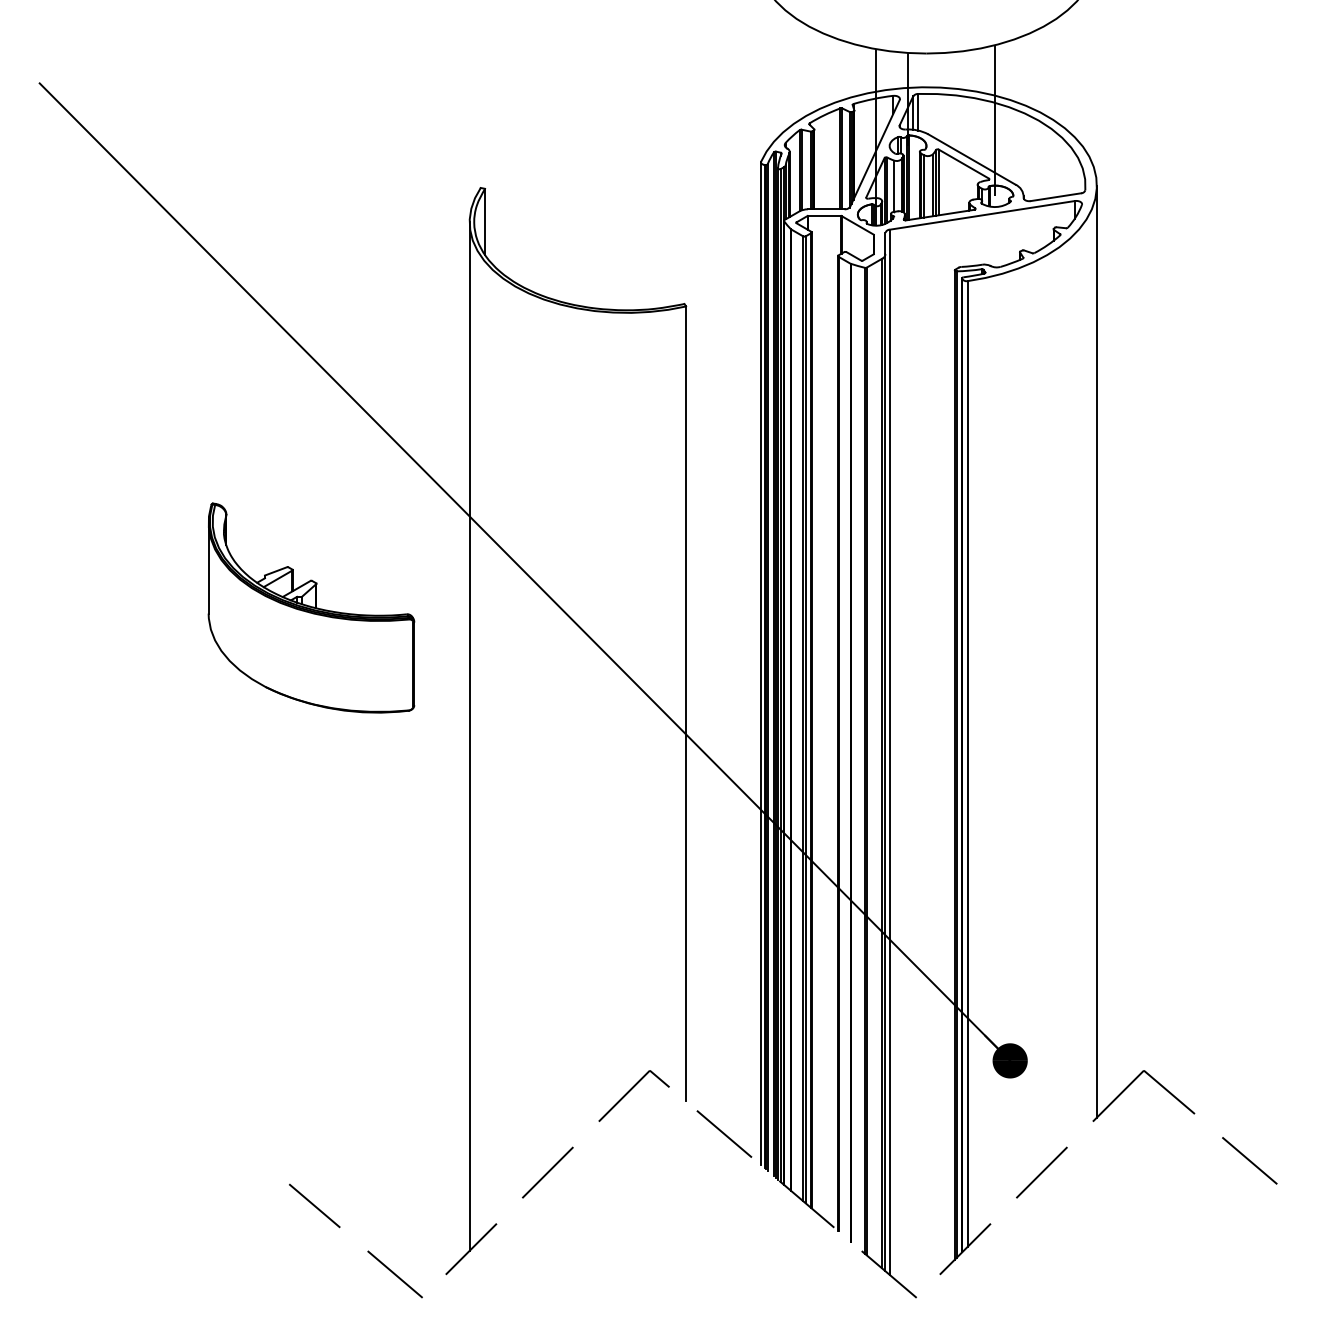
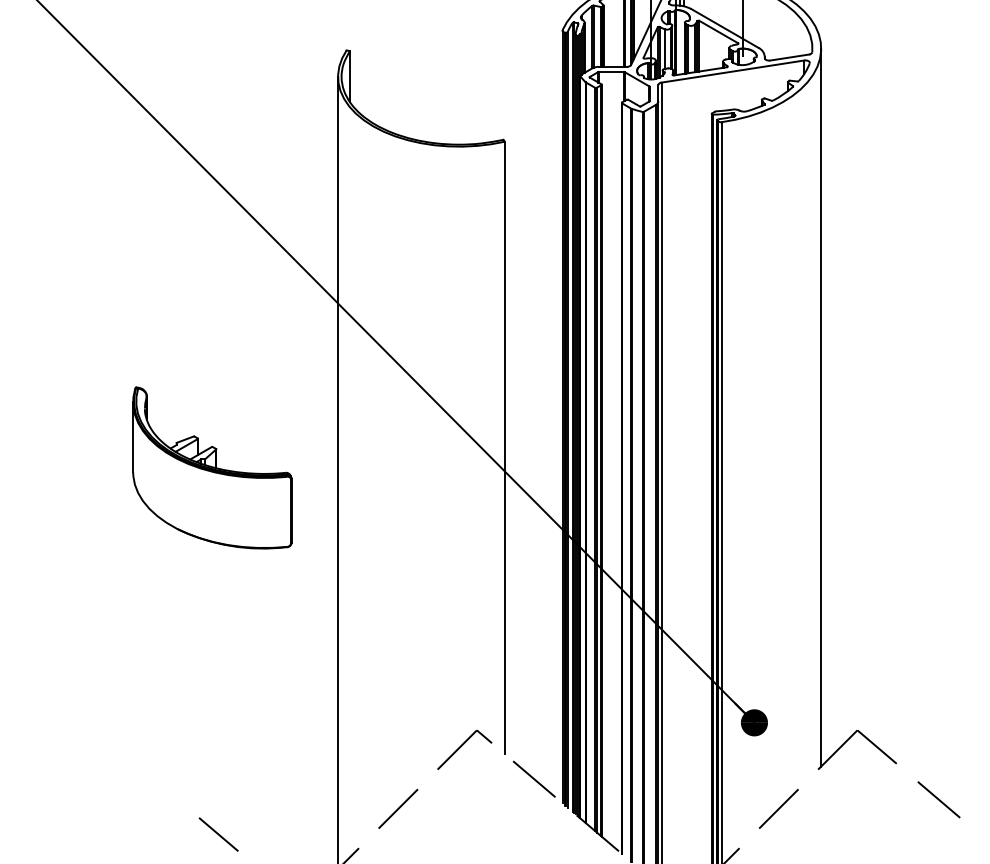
part: (311, 607) -> (212, 467), moved

